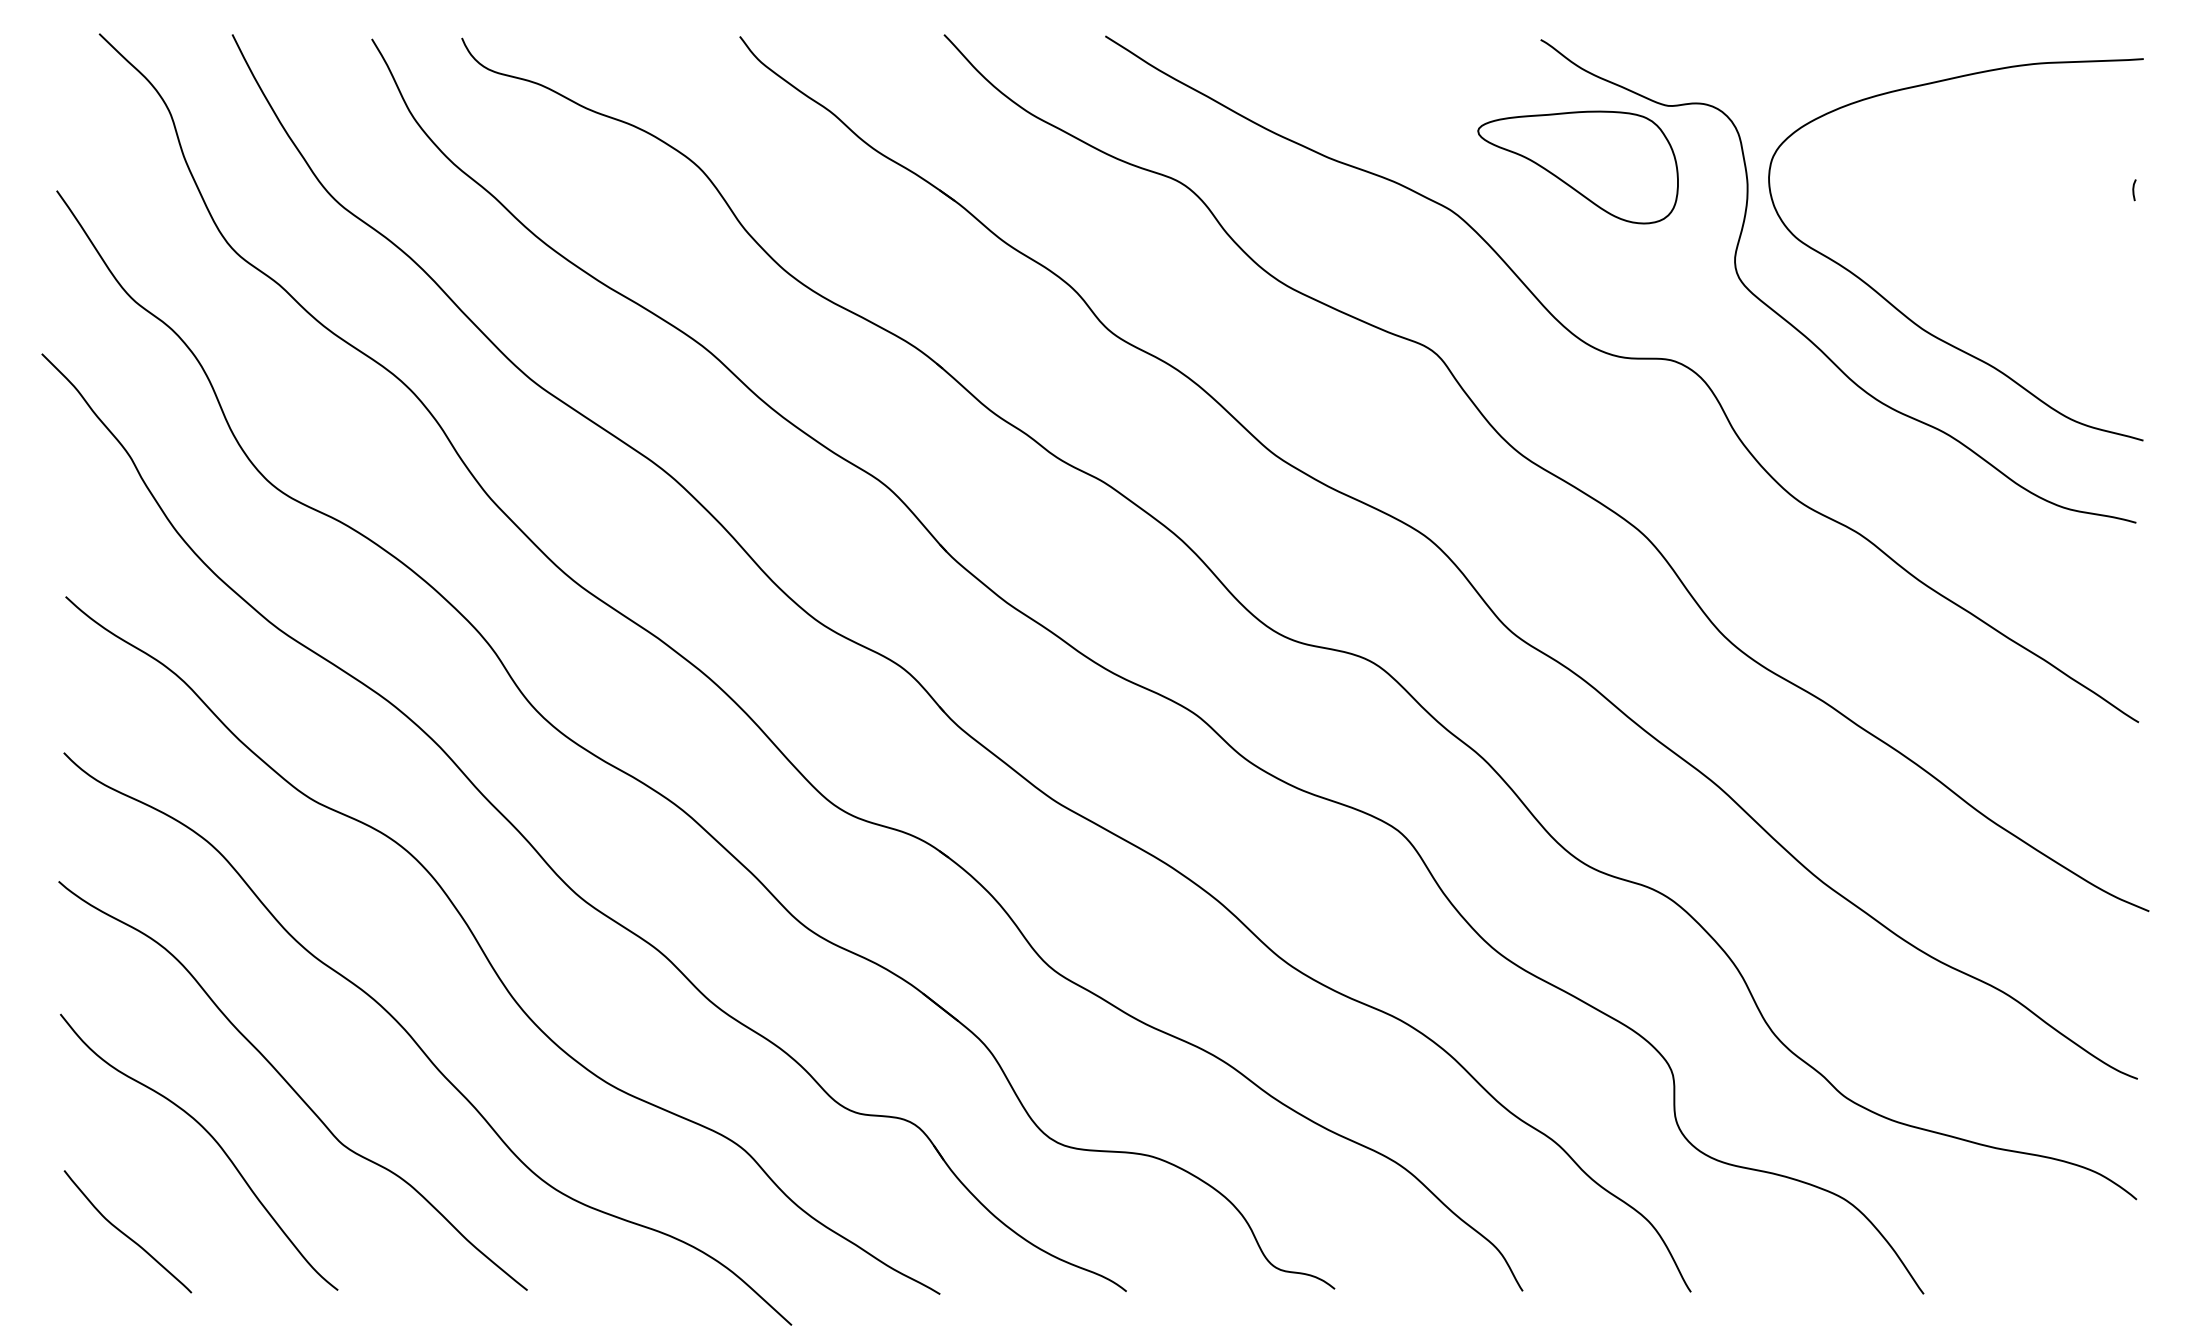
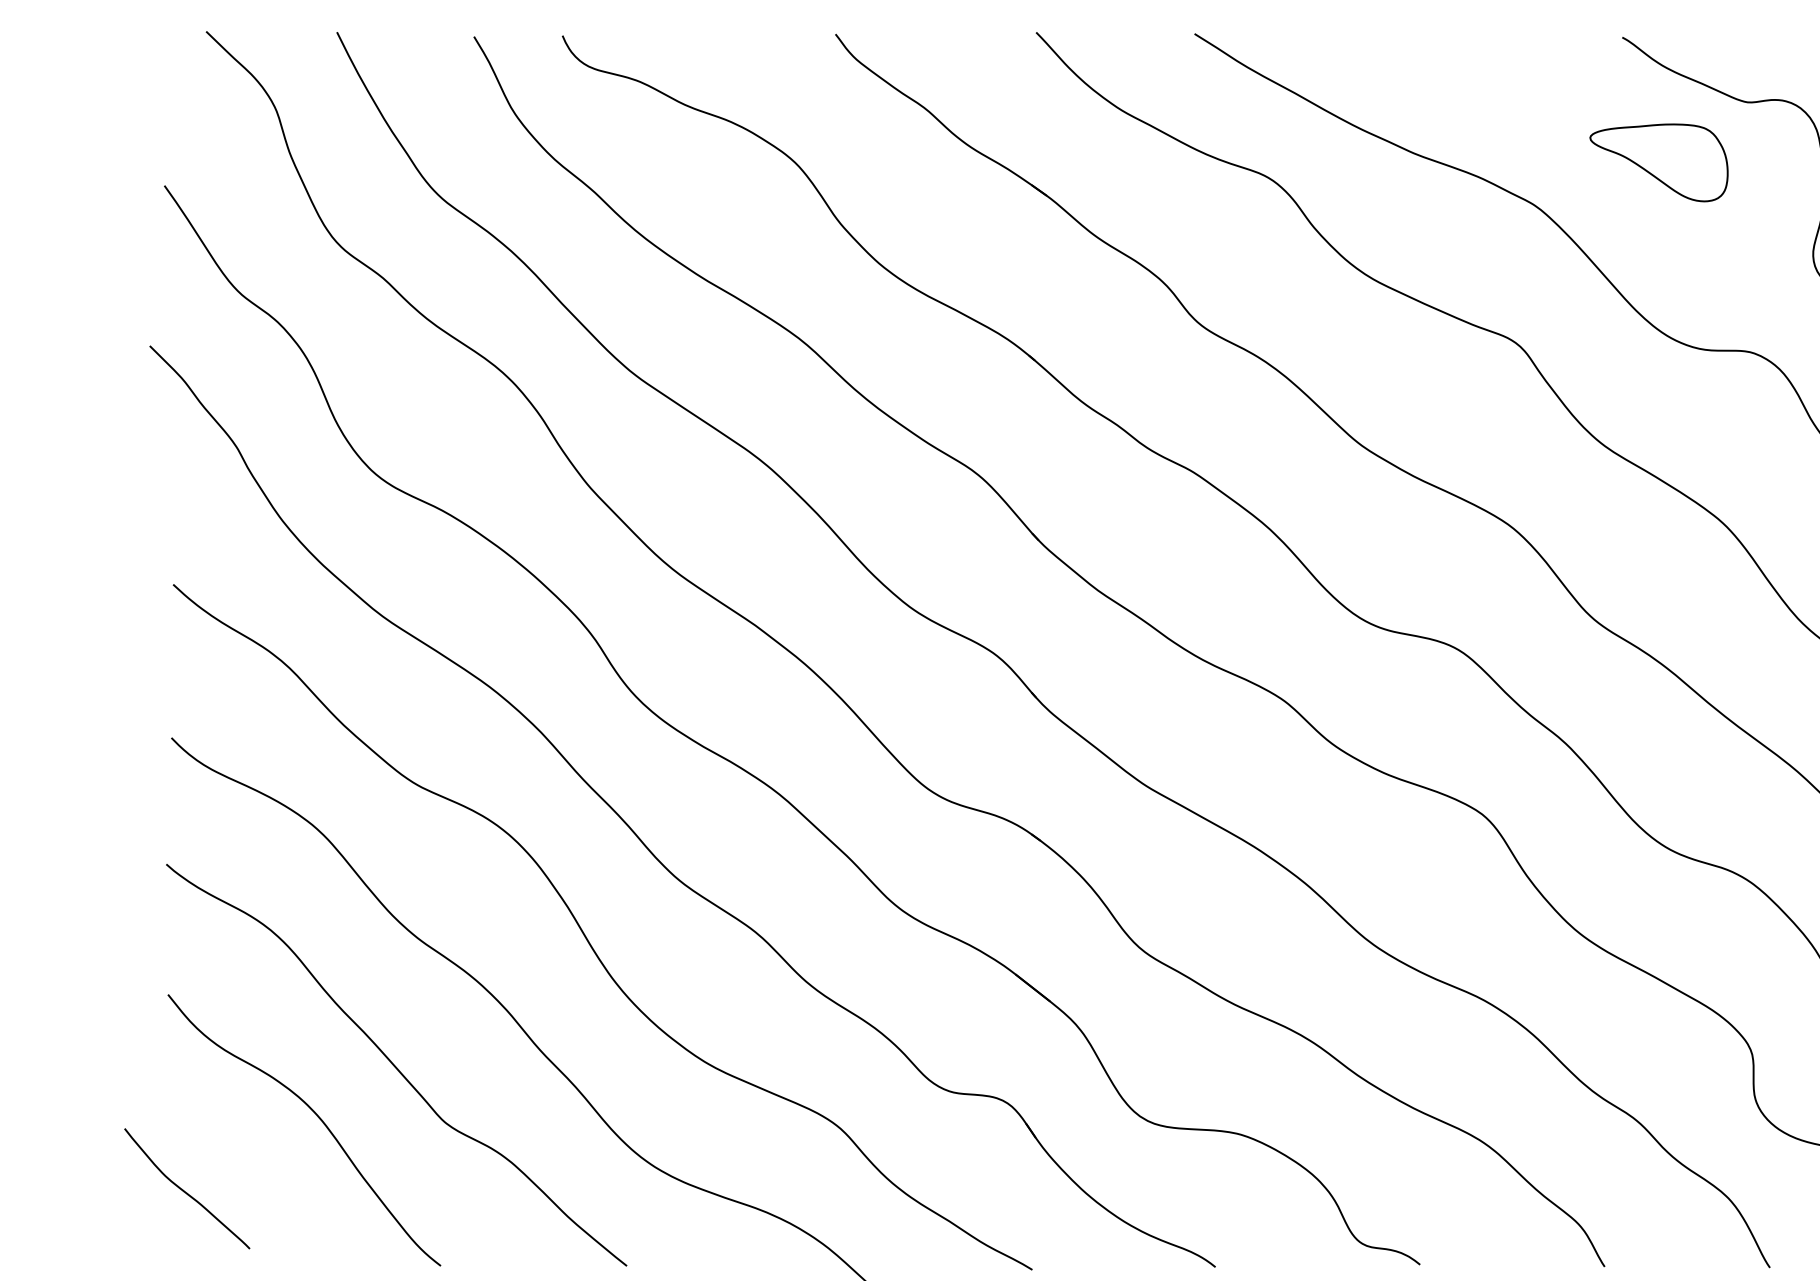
part: (1577, 167) -> (1658, 162), size x0.7
curve: (125, 1233) -> (184, 1190), moved

